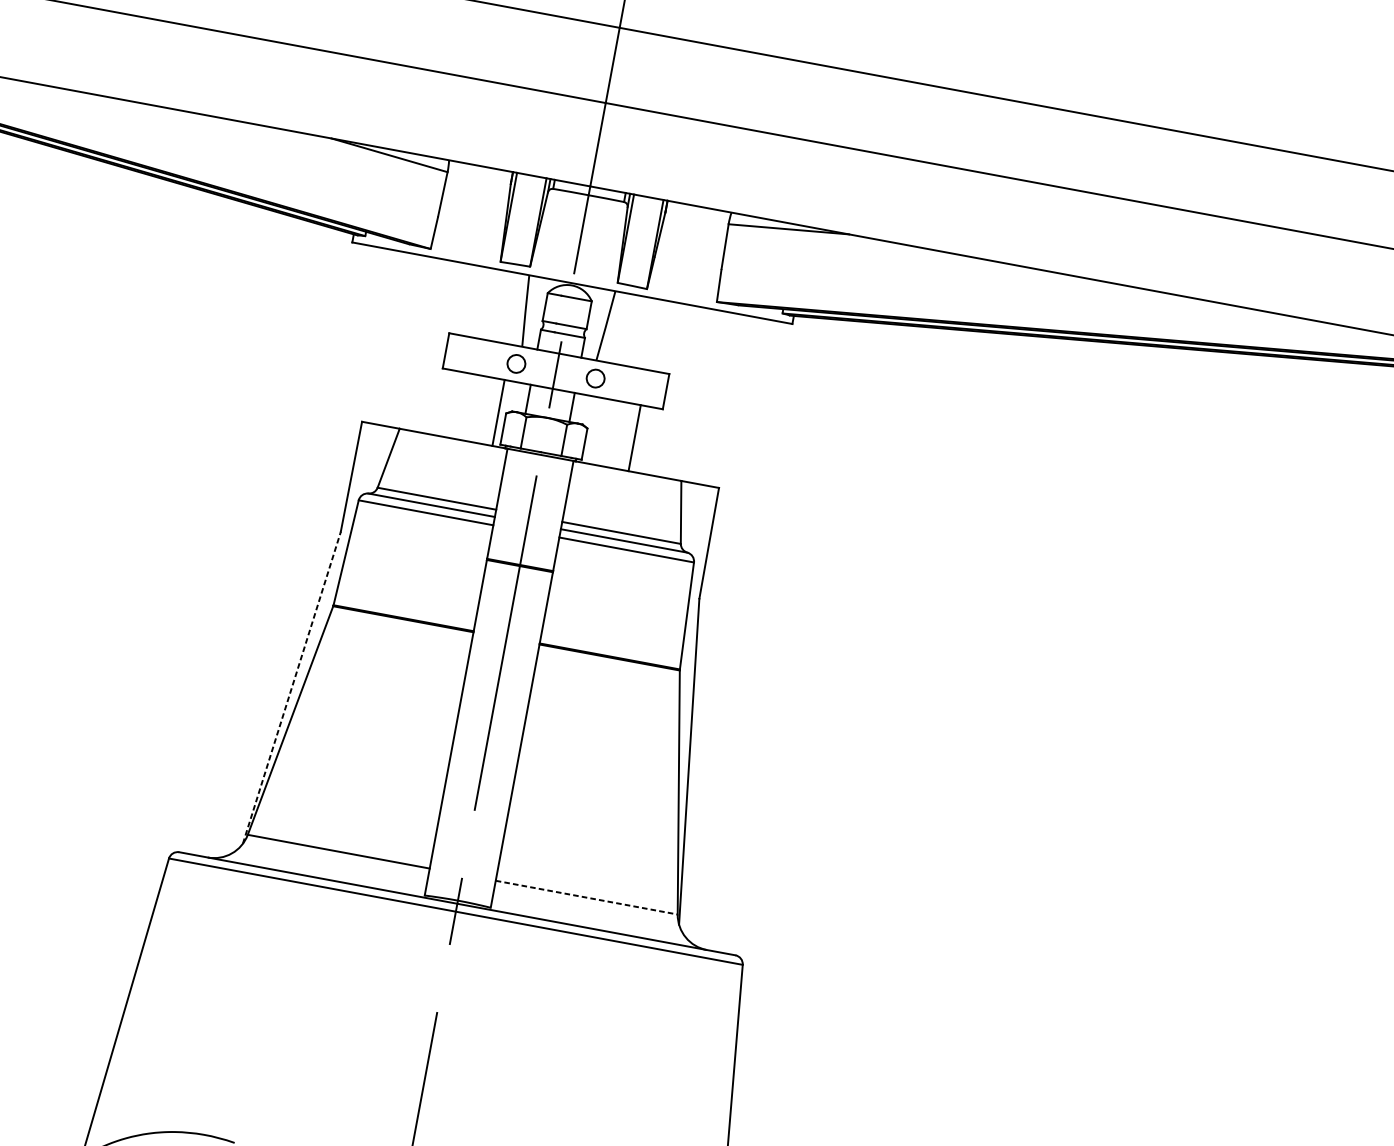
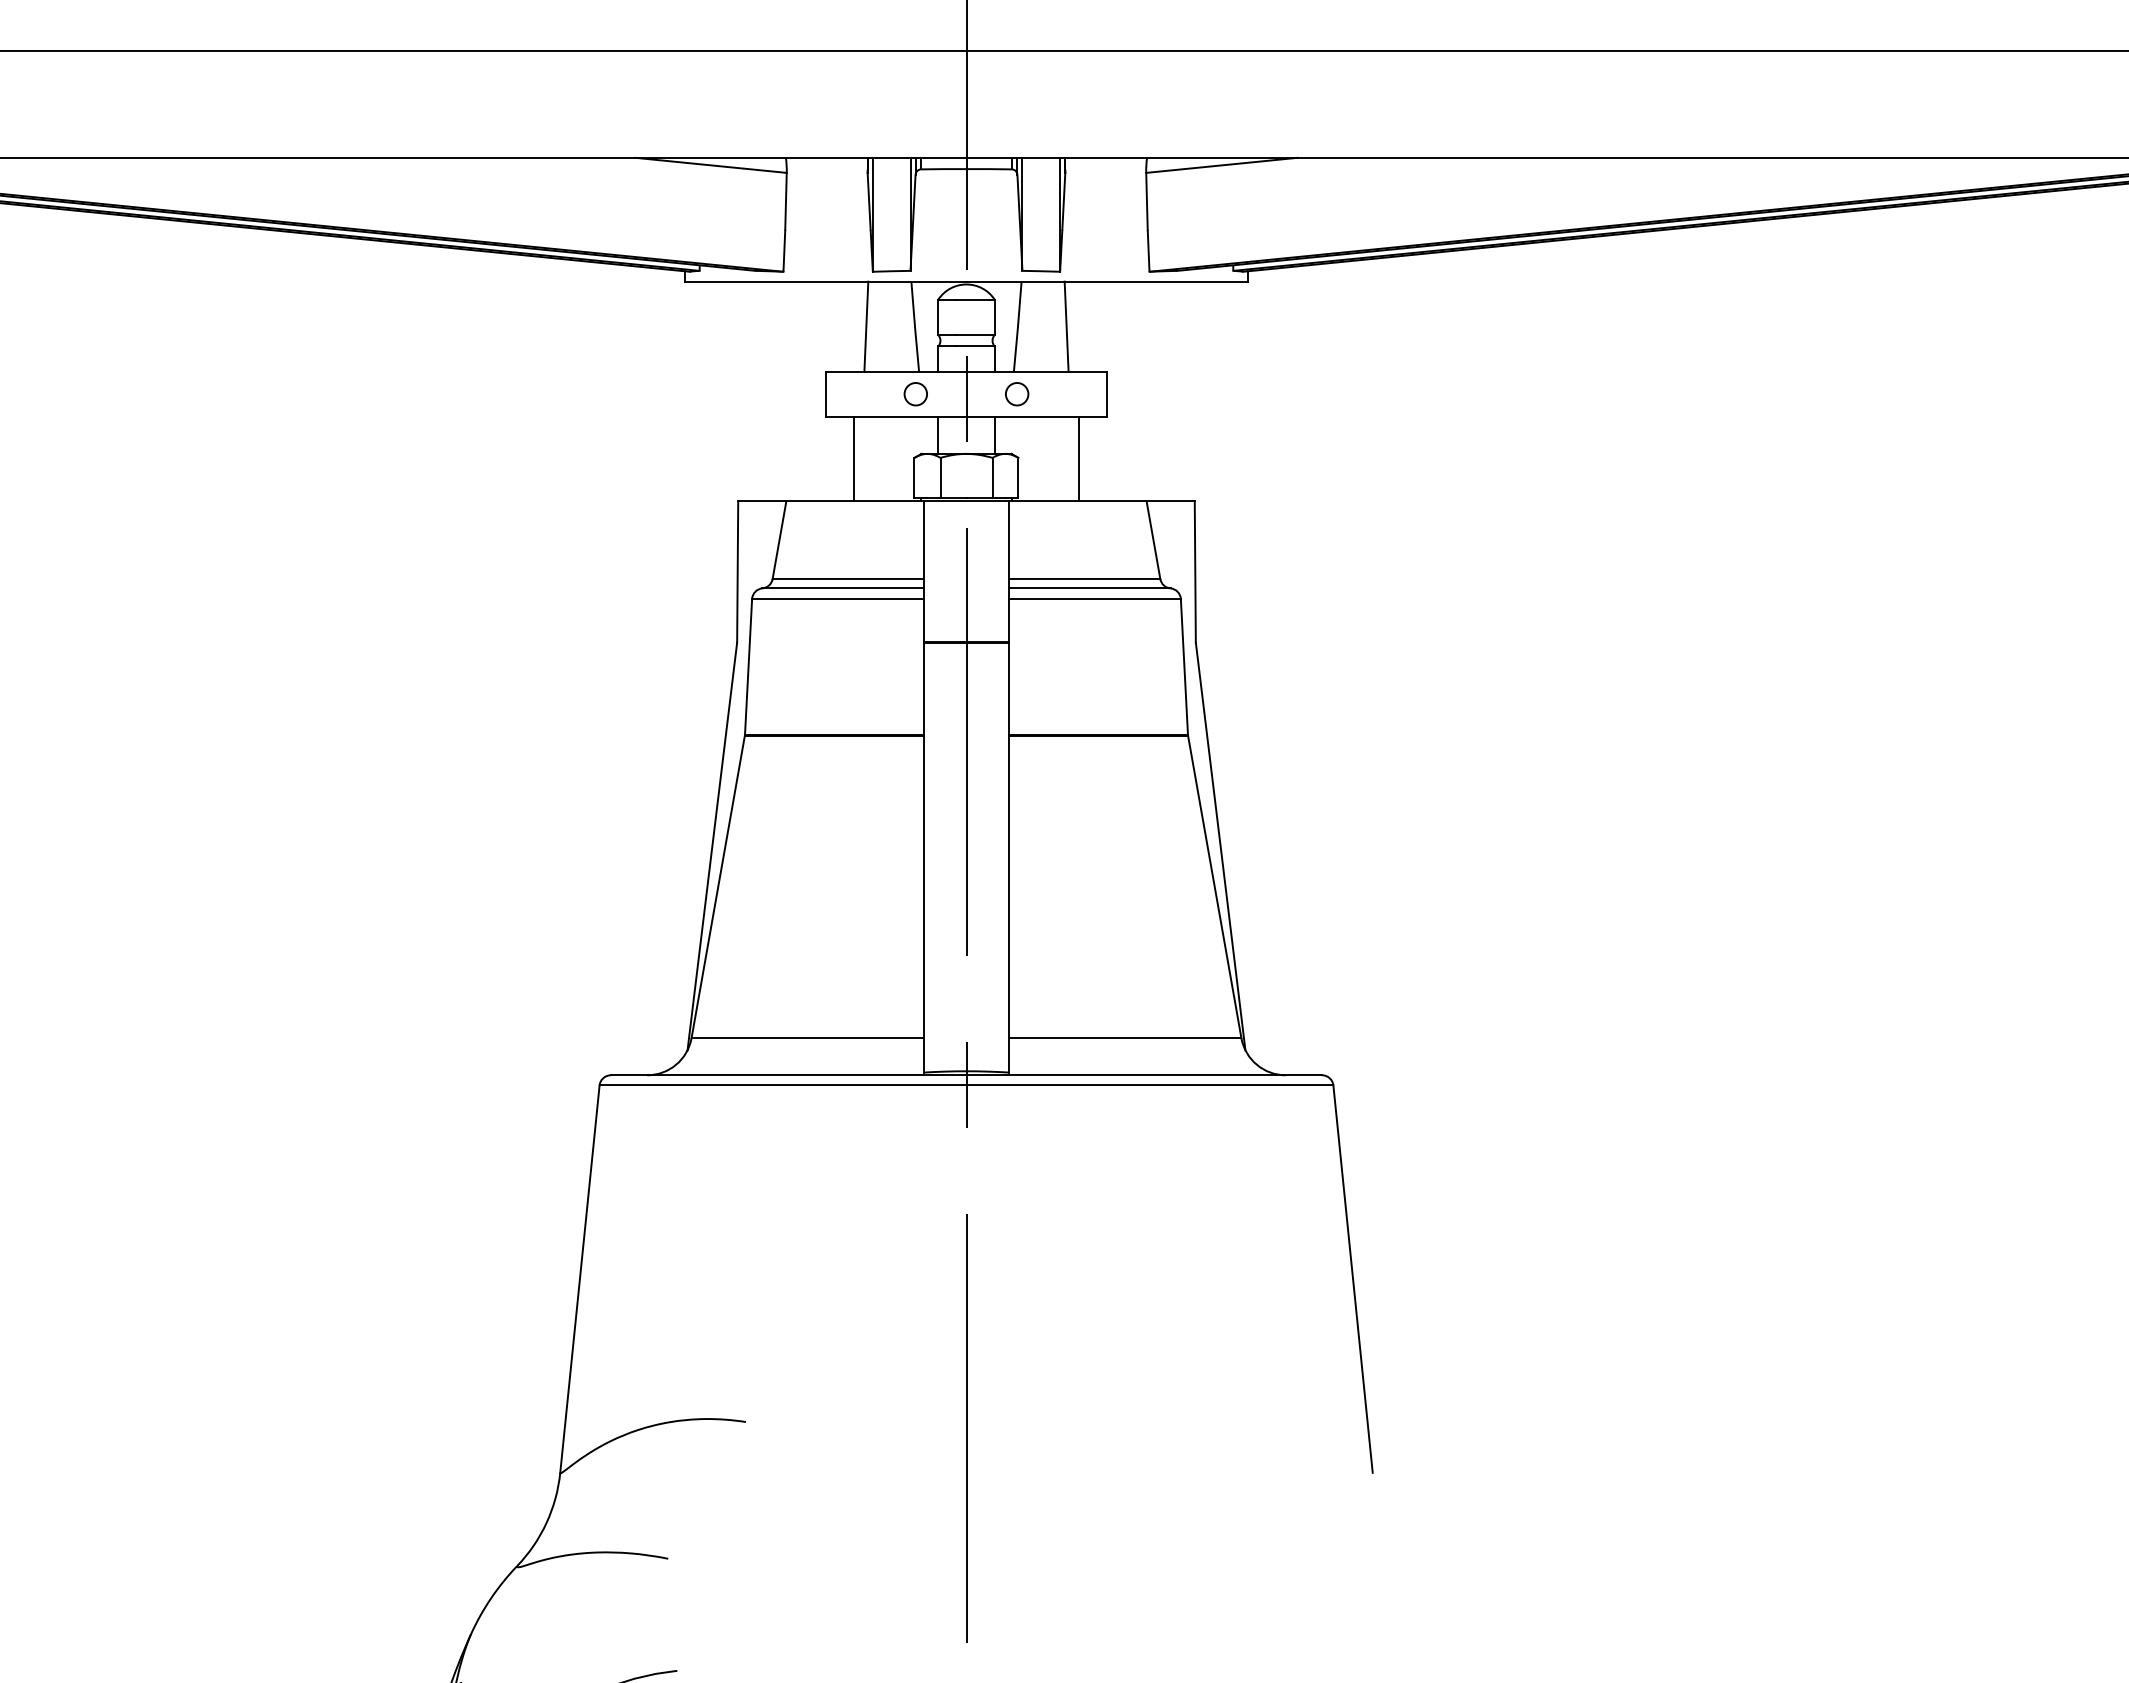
line: (487, 303) -> (866, 326), added
line: (644, 332) -> (1066, 326), added
line: (498, 412) -> (853, 458), moved
line: (291, 688) -> (712, 846), dashed -> solid
line: (587, 898) -> (1125, 1038), dashed -> solid

